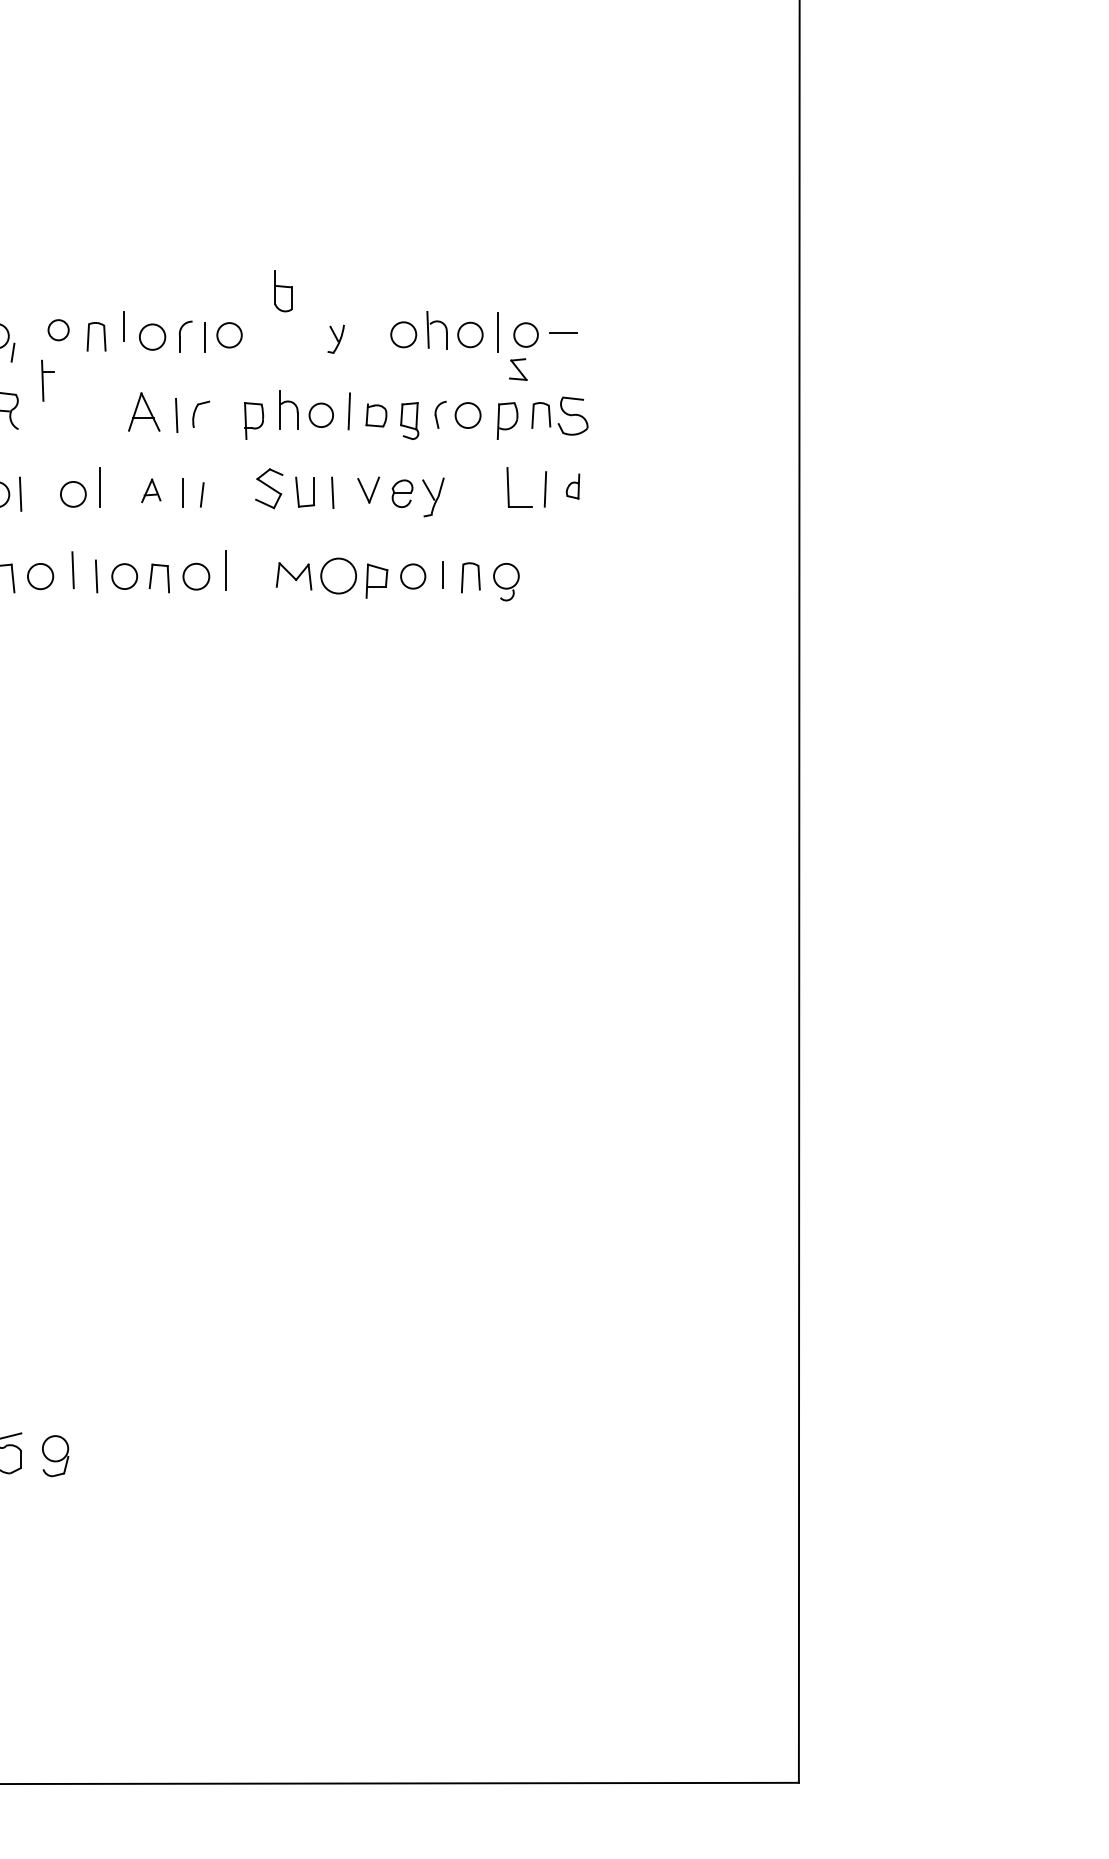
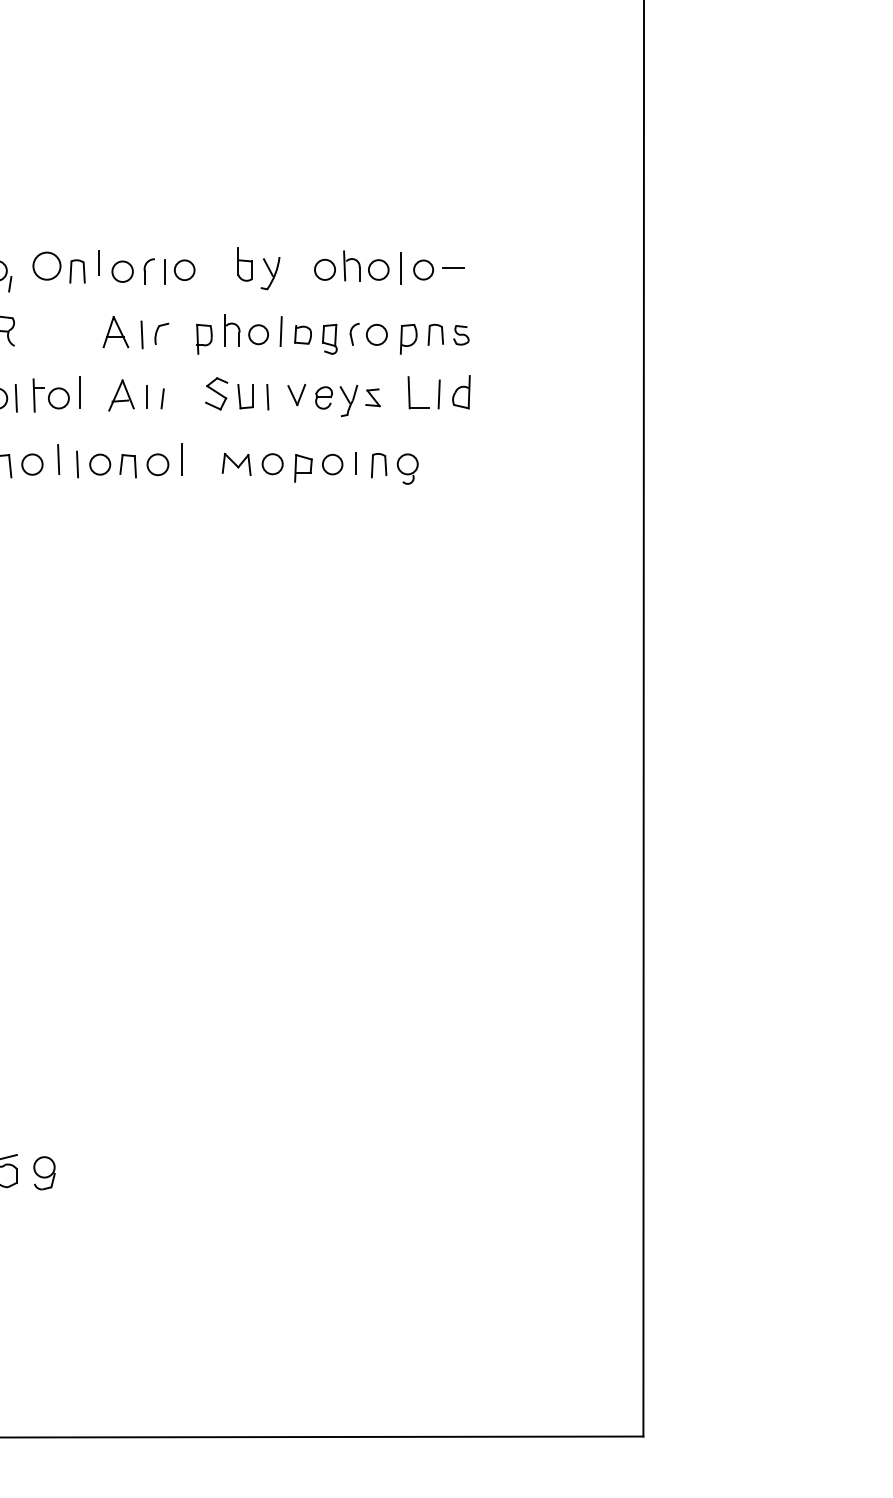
part: (283, 291) -> (245, 264), moved
circle: (58, 330) -> (46, 266), size x1.67
part: (336, 338) -> (270, 272), size x1.43
part: (518, 369) -> (373, 397), moved
part: (47, 380) -> (38, 395), moved
part: (572, 415) -> (461, 334), size x0.62
part: (572, 486) -> (461, 392), size x1.67
part: (151, 490) -> (121, 395), size x1.67
circle: (338, 575) -> (272, 463), size x0.71

